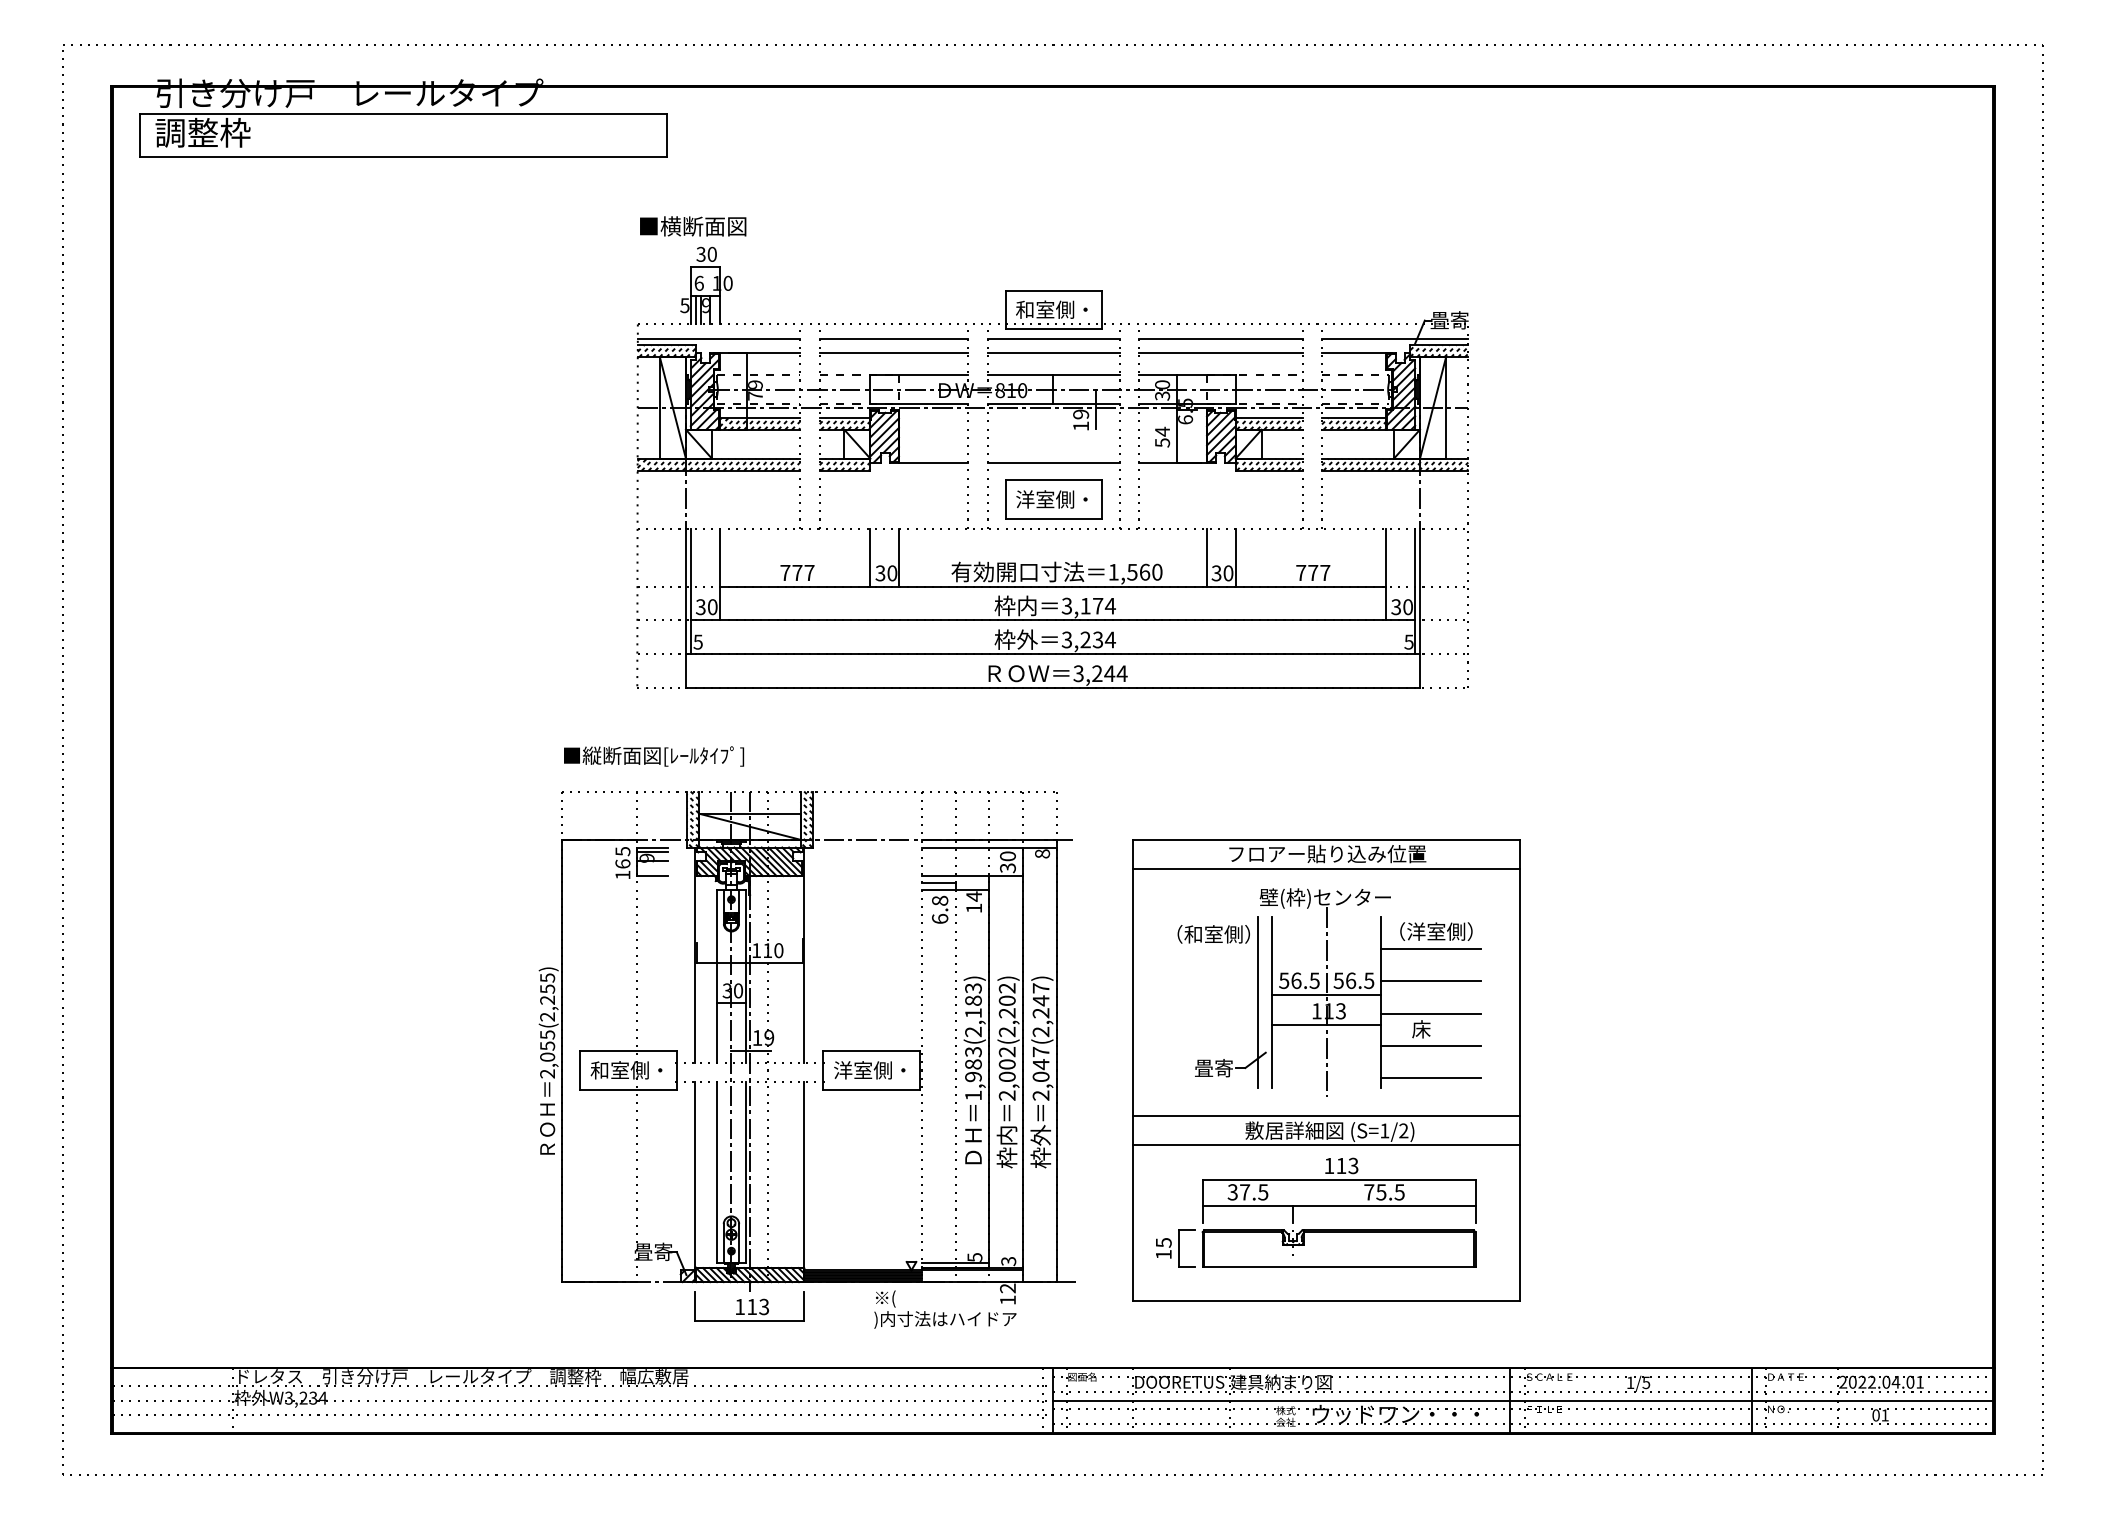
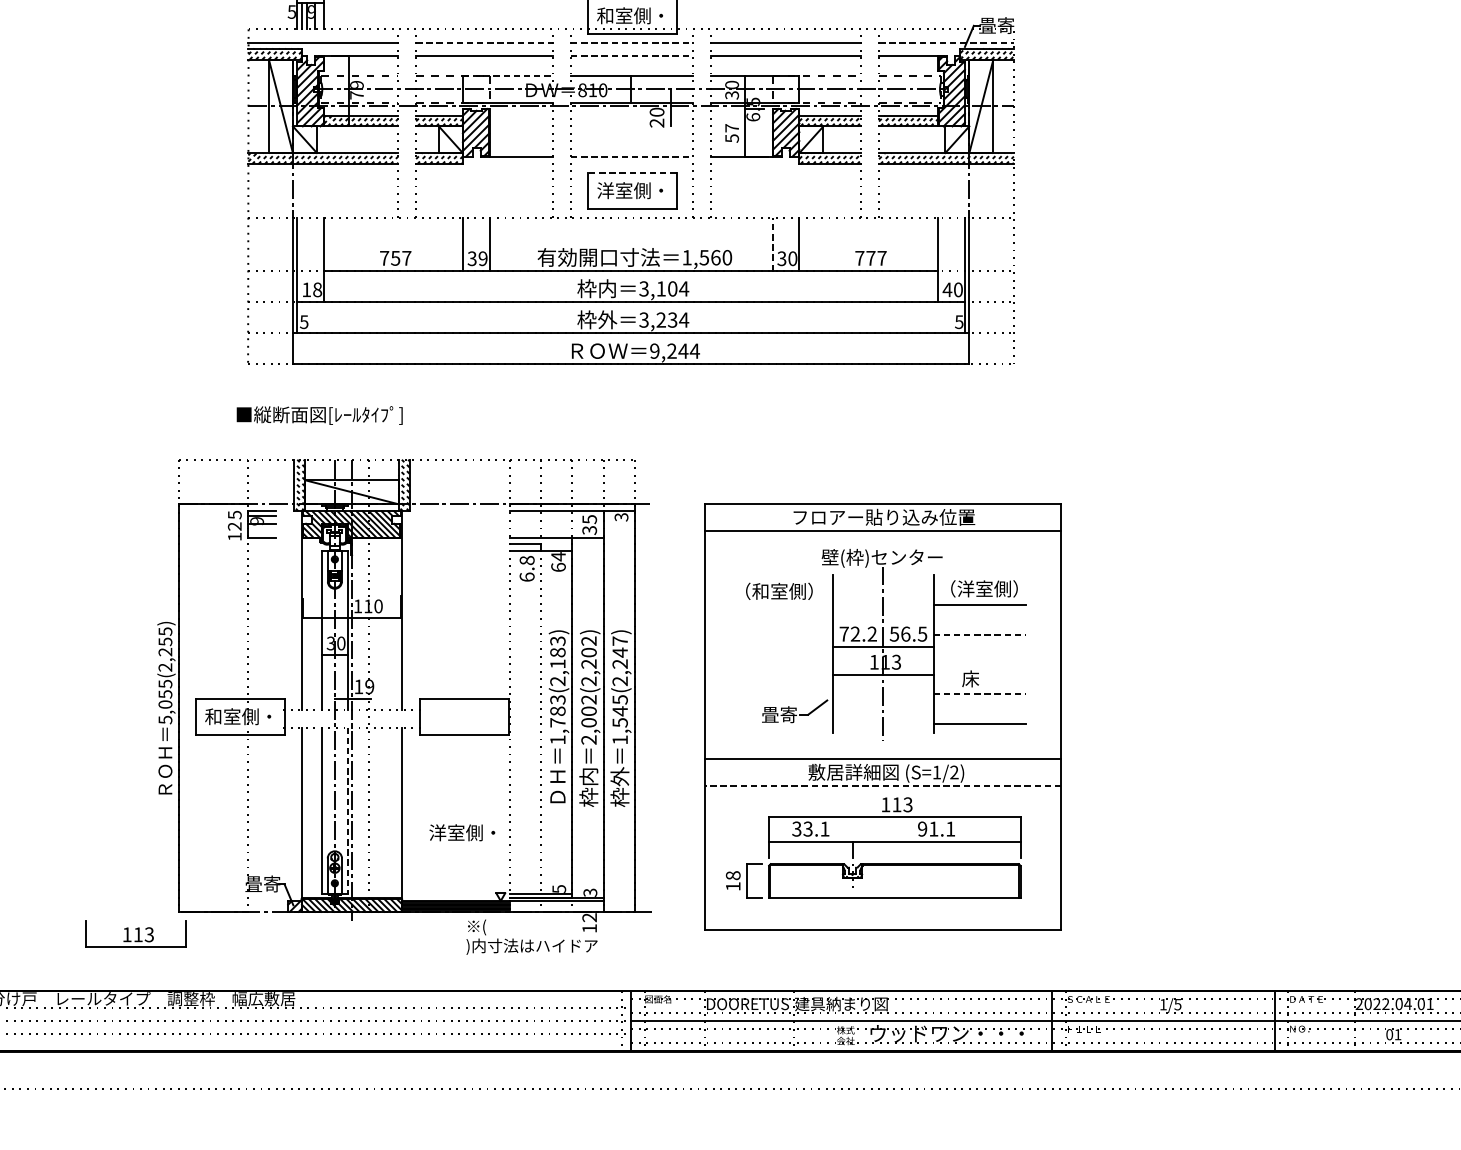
line: (894, 338) -> (485, 42), solid -> dashed
line: (1054, 338) -> (632, 42), solid -> dashed
line: (1395, 338) -> (946, 42), solid -> dashed
line: (1054, 353) -> (632, 56), solid -> dashed
line: (919, 375) -> (508, 76), solid -> dashed
text: (1081, 420) -> (657, 117), 19 -> 20
text: (1162, 431) -> (732, 128), 54 -> 57
line: (1054, 462) -> (632, 156), solid -> dashed
line: (1053, 480) -> (631, 173), solid -> dashed
line: (1206, 557) -> (772, 244), solid -> dashed
text: (797, 573) -> (395, 258), 777 -> 757
text: (892, 573) -> (483, 258), 30 -> 39
text: (1098, 605) -> (673, 288), 3,174 -> 3,104
text: (706, 607) -> (311, 290), 30 -> 18
text: (1396, 607) -> (947, 290), 30 -> 40
text: (1078, 673) -> (654, 351), 3,244 -> 9,244
text: (654, 756) -> (320, 415), moved
text: (1042, 853) -> (621, 516), 8 -> 3
text: (1007, 856) -> (589, 519), 30 -> 35
text: (622, 863) -> (234, 526), 16 -> 12
text: (974, 908) -> (558, 567), 14 -> 64
text: (1299, 980) -> (858, 633), 56.5 -> 72.2
line: (1431, 981) -> (979, 634), solid -> dashed
line: (1257, 1002) -> (819, 654), removed
line: (1431, 1013) -> (979, 664), removed
line: (1431, 1045) -> (979, 693), solid -> dashed
text: (869, 1070) -> (462, 832), moved
text: (547, 1073) -> (165, 719), 2,055(2,255) -> 5,055(2,255)
text: (1040, 1073) -> (619, 719), 2,047(2,247) -> 1,545(2,247)
text: (973, 1076) -> (557, 722), 1,983(2,183) -> 1,783(2,183)
line: (1326, 1145) -> (883, 785), solid -> dashed
line: (745, 1172) -> (347, 810), solid -> dashed
text: (1253, 1192) -> (815, 829), 37.5 -> 33.1
text: (1384, 1192) -> (936, 829), 75.5 -> 91.1
text: (1163, 1242) -> (732, 875), 15 -> 18
part: (749, 1306) -> (135, 934), moved

